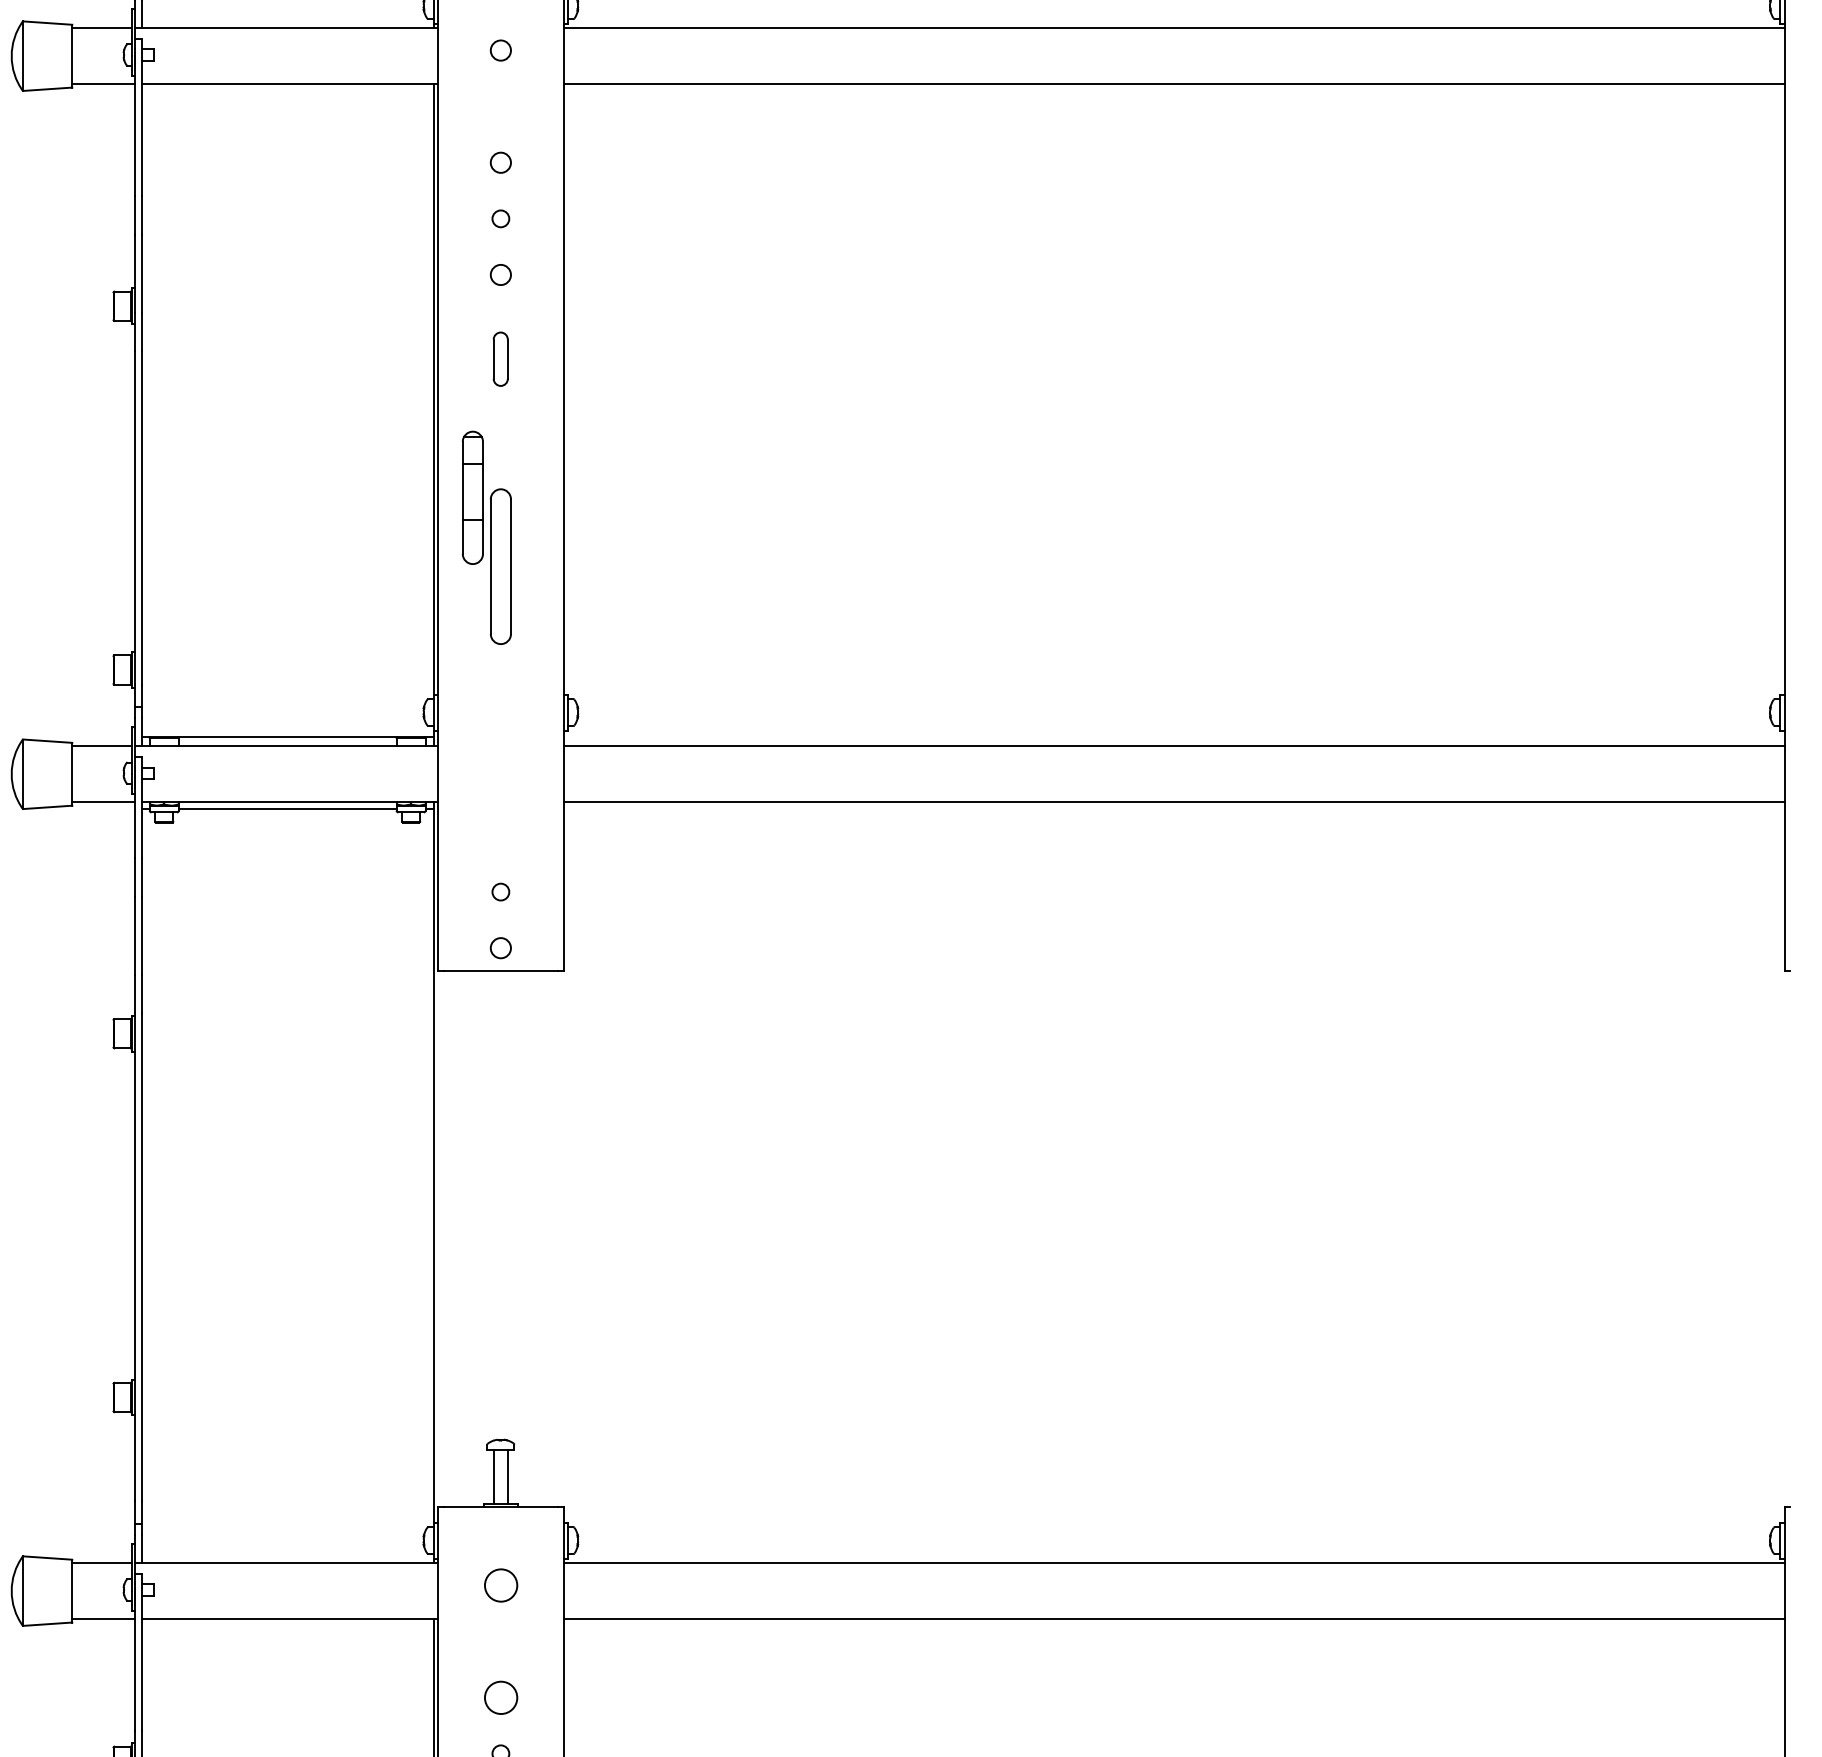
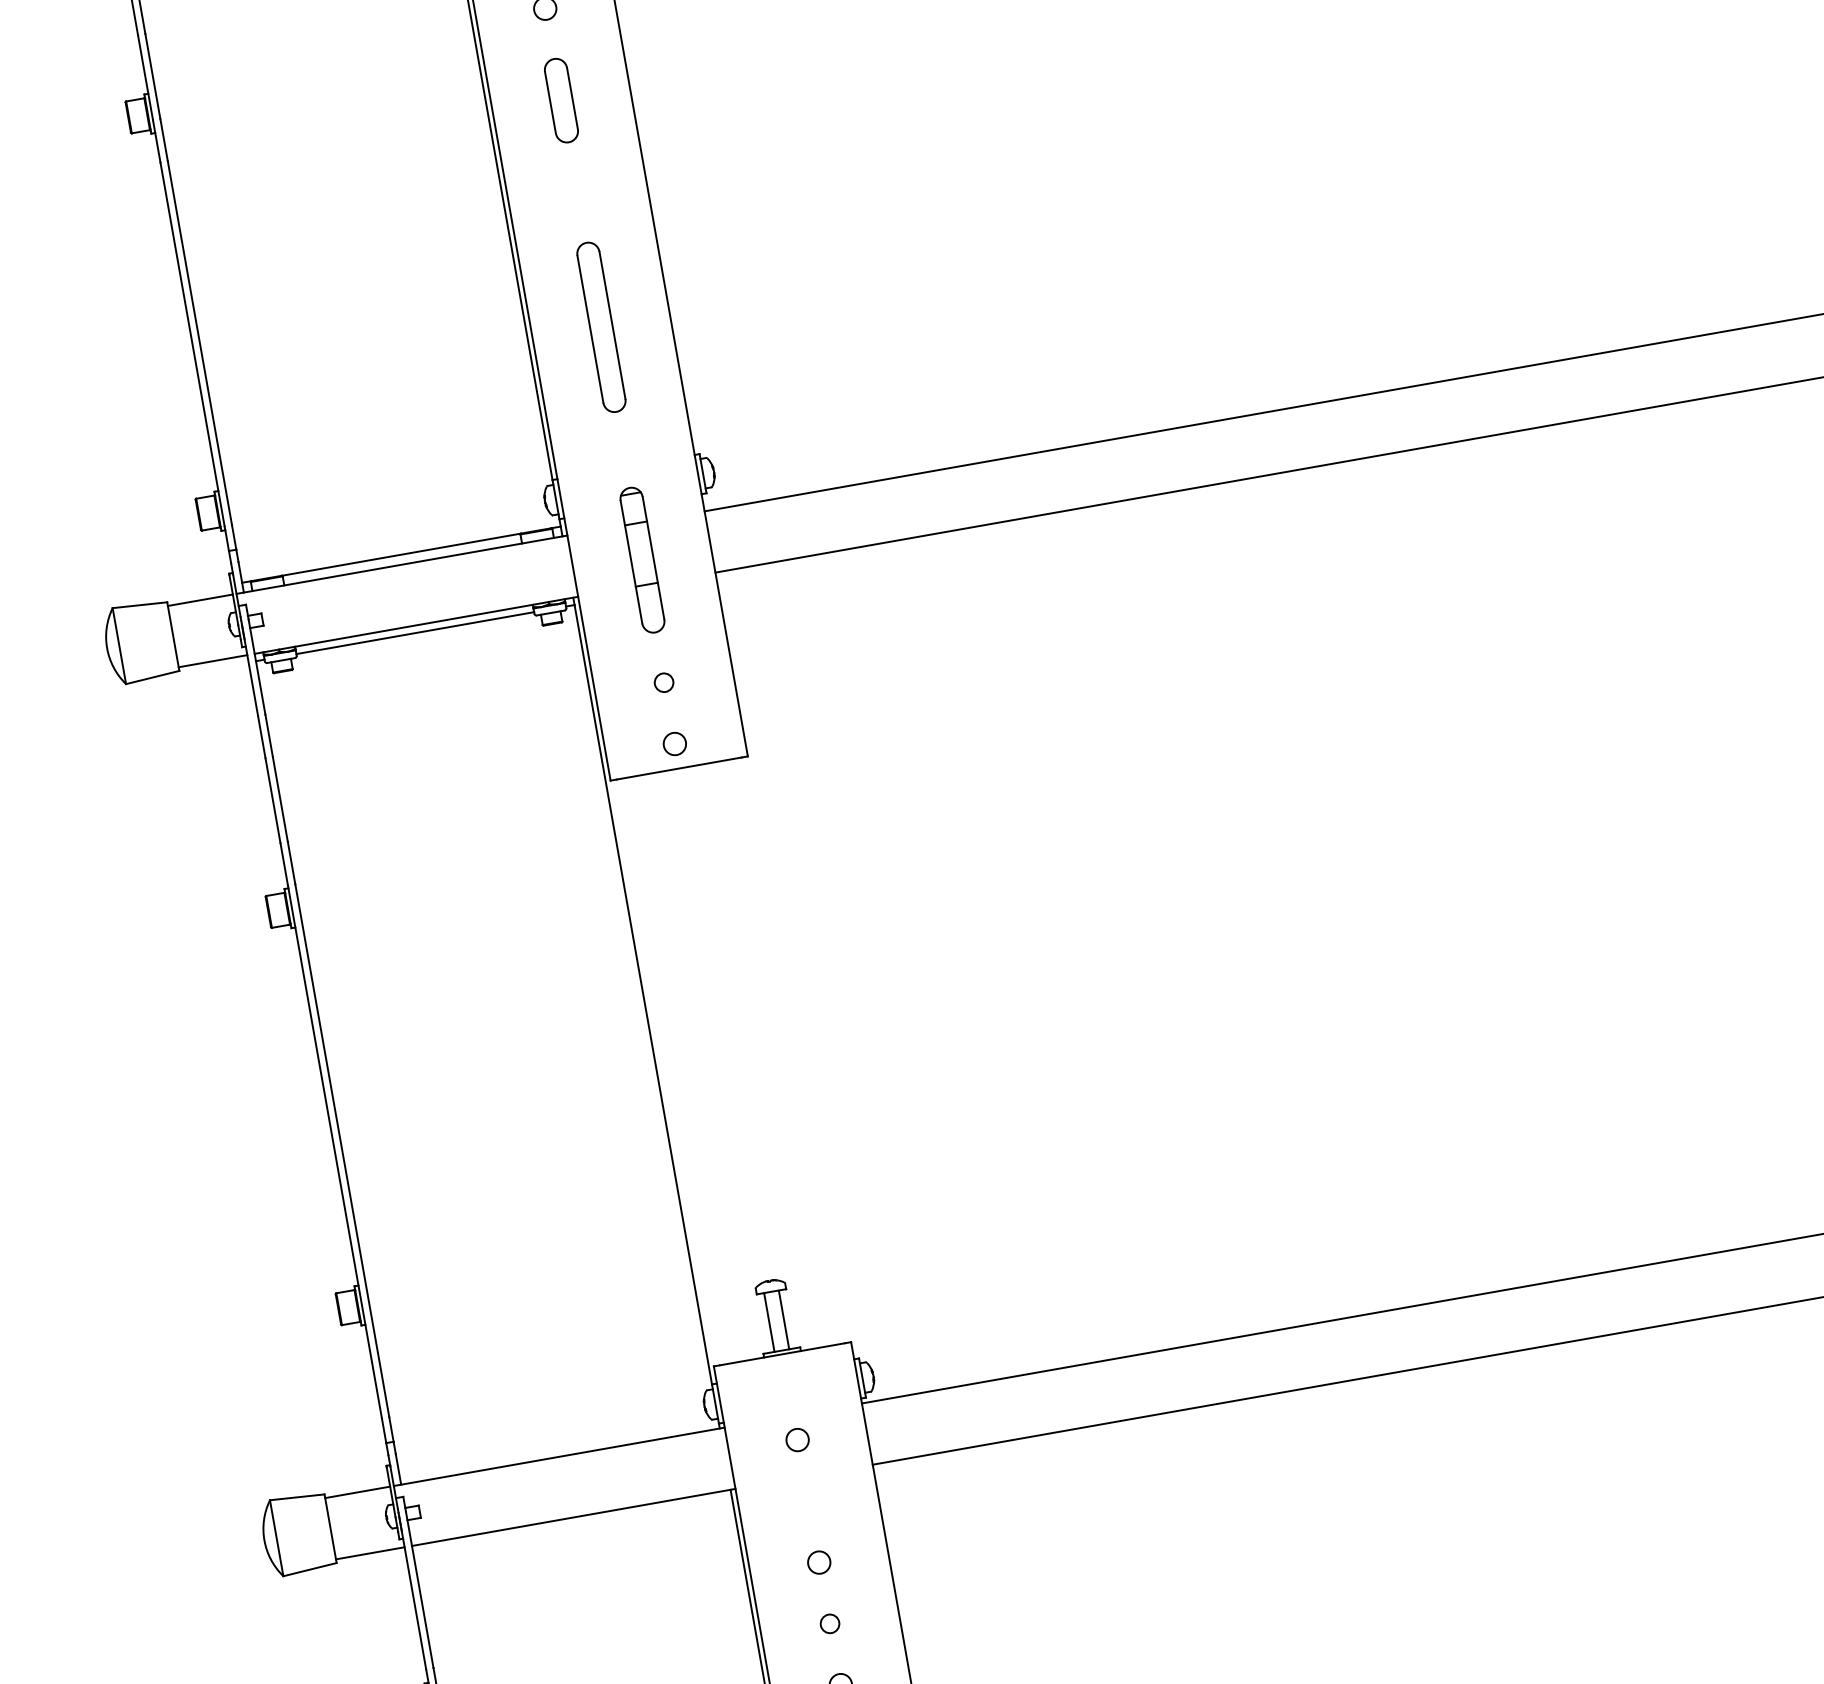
part: (500, 359) -> (561, 101), size x1.43
part: (472, 497) -> (641, 559), moved
circle: (500, 1585) -> (797, 1440), size x0.62
circle: (500, 1697) -> (818, 1562), size x0.62

